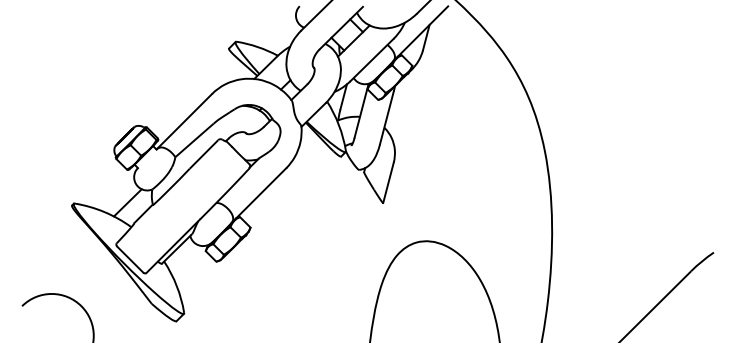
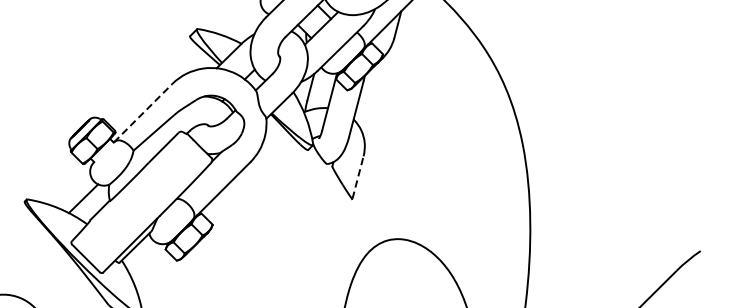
line: (184, 121) -> (143, 113), solid -> dashed
line: (388, 182) -> (358, 177), solid -> dashed

